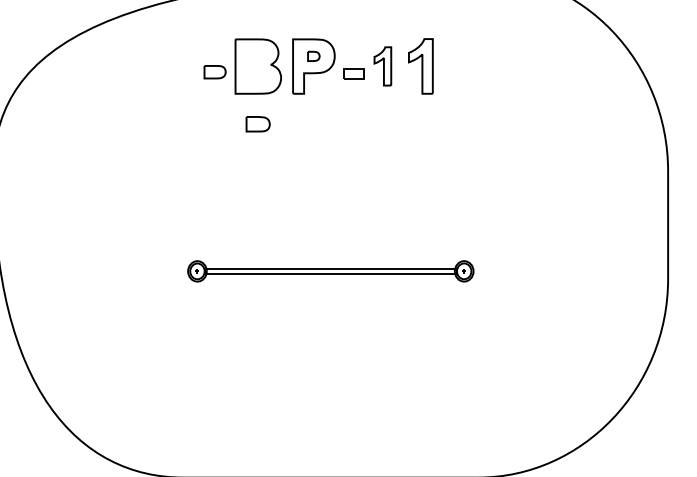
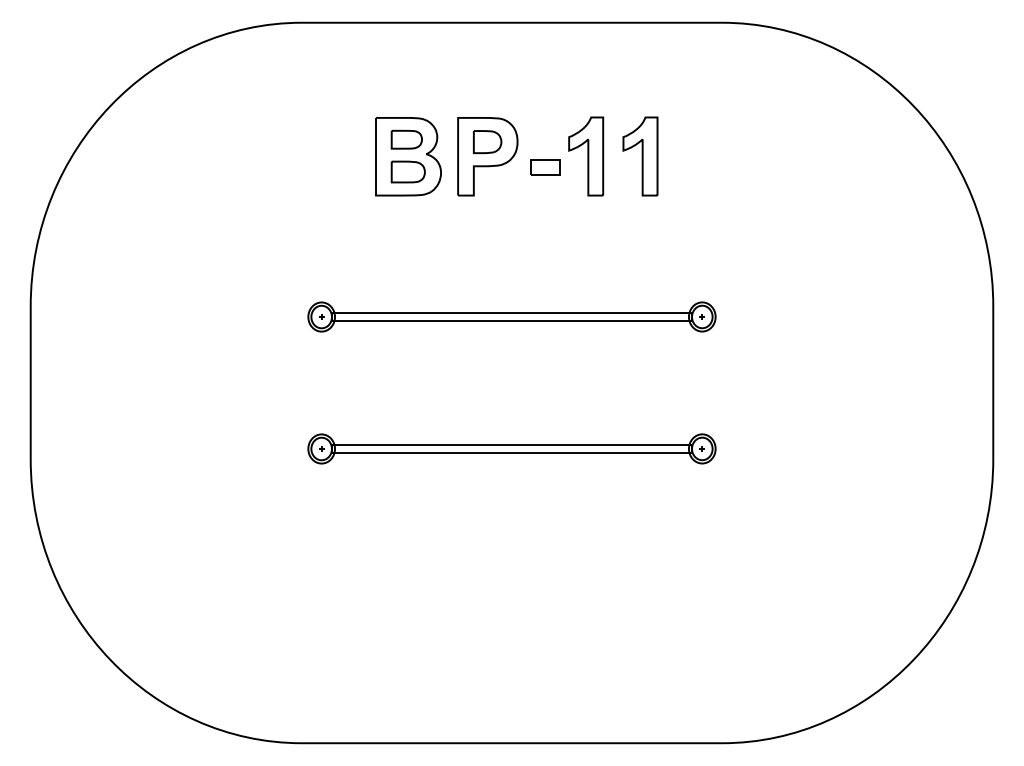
part: (313, 56) -> (487, 142), size x1.67
part: (383, 66) -> (586, 156), size x1.43
part: (214, 72) -> (406, 139), moved
part: (257, 123) -> (407, 171), moved
part: (330, 178) -> (511, 316), added

